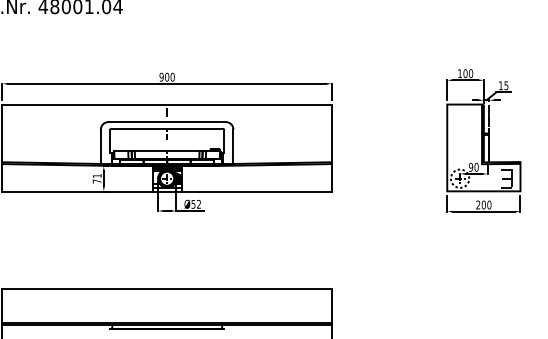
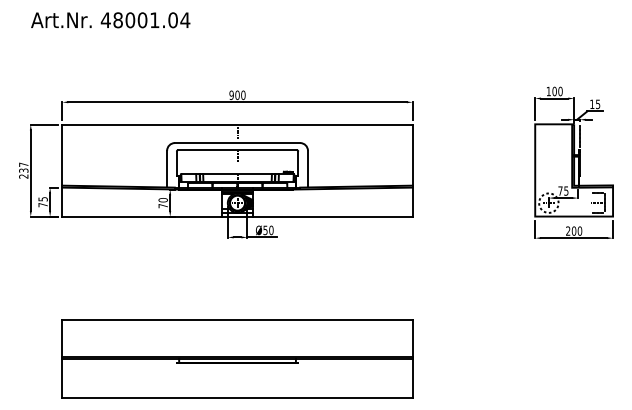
text: (473, 166) -> (563, 190), 90 -> 75
text: (96, 176) -> (162, 200), 71 -> 70
text: (199, 204) -> (271, 230), Ø52 -> Ø50

